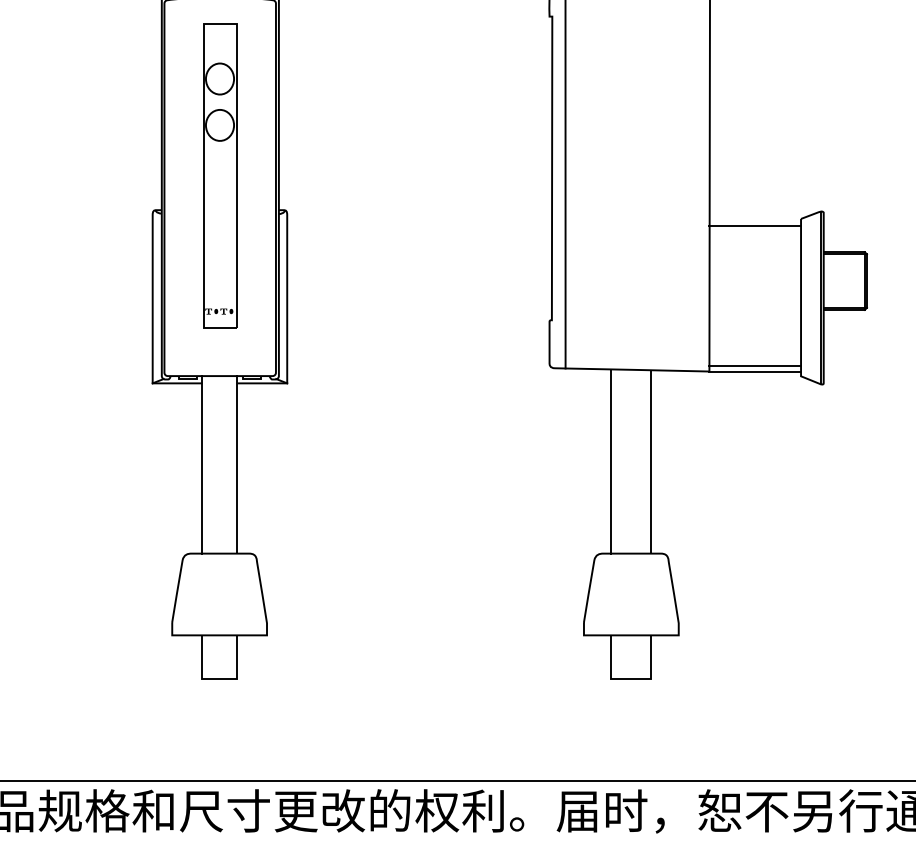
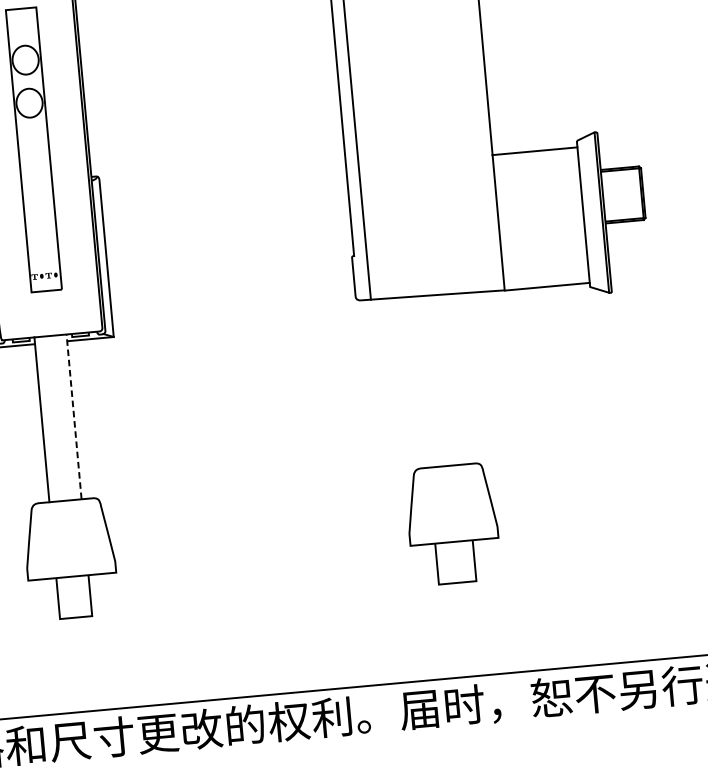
line: (754, 366) -> (546, 281), removed
line: (610, 461) -> (420, 382), removed
line: (650, 461) -> (457, 378), removed
line: (237, 464) -> (74, 416), solid -> dashed

